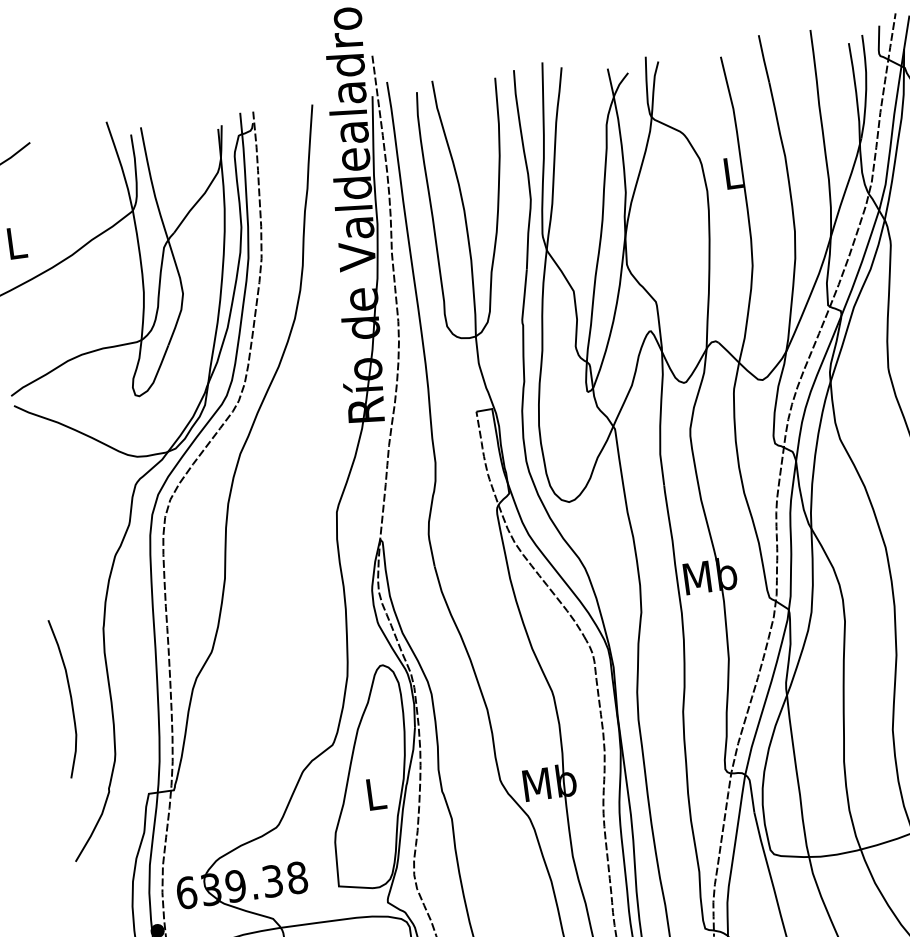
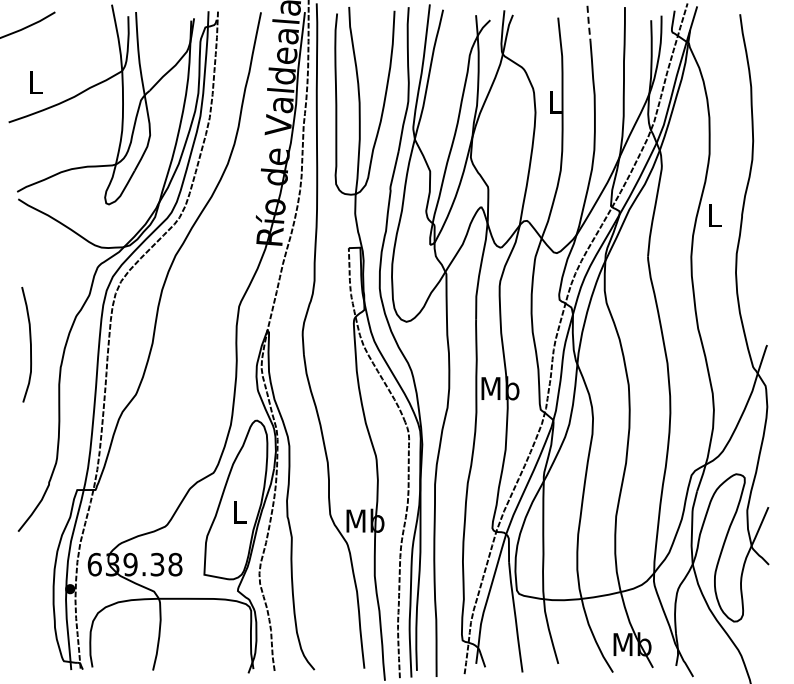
line: (763, 60) -> (588, 24), solid -> dashed
curve: (68, 694) -> (29, 342), moved

